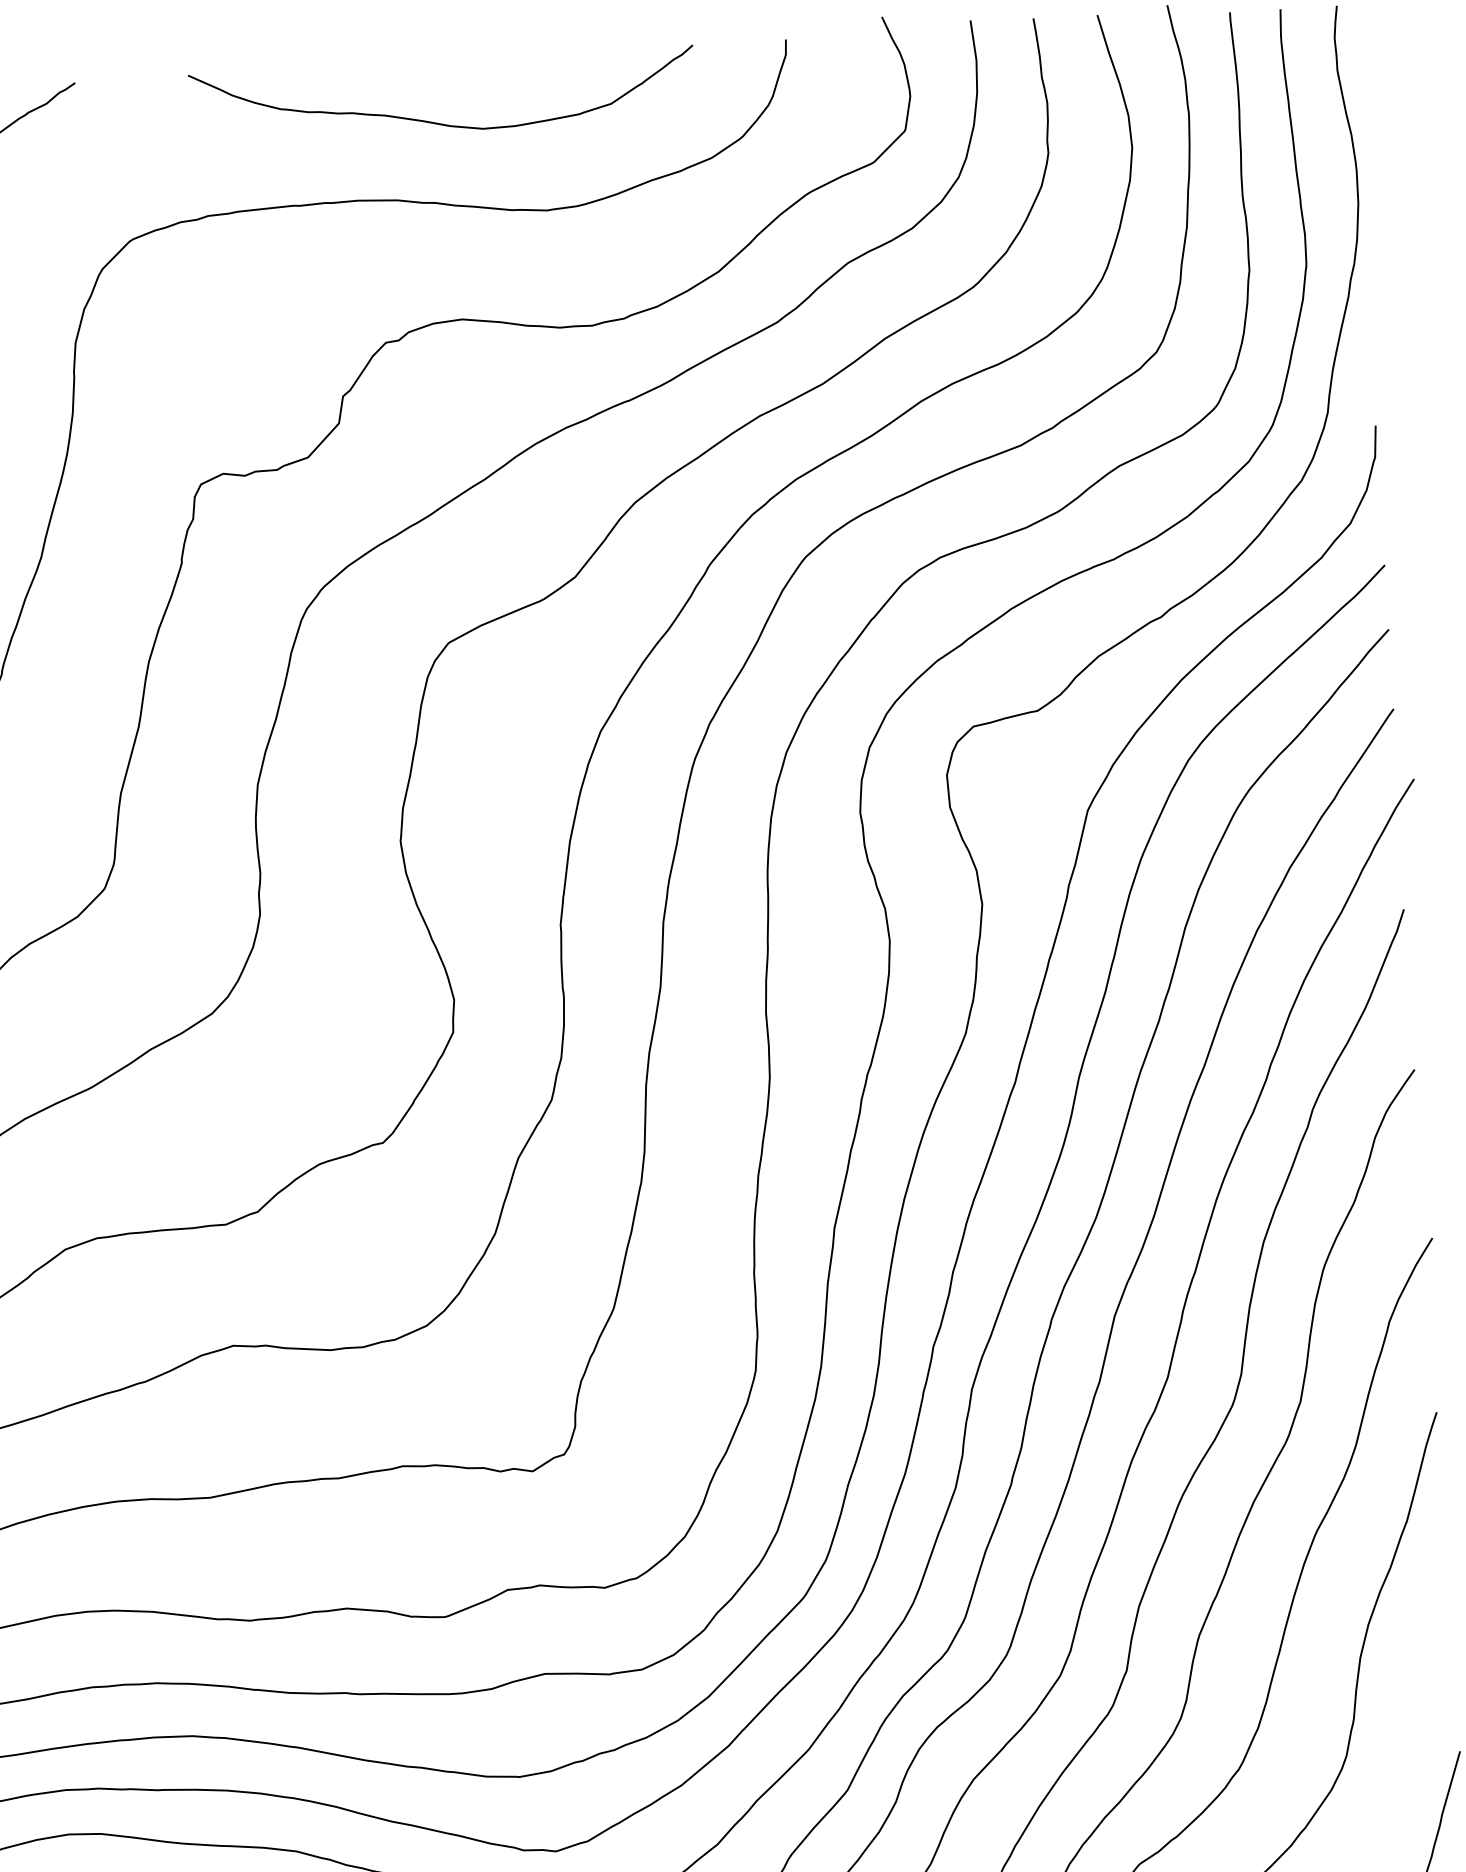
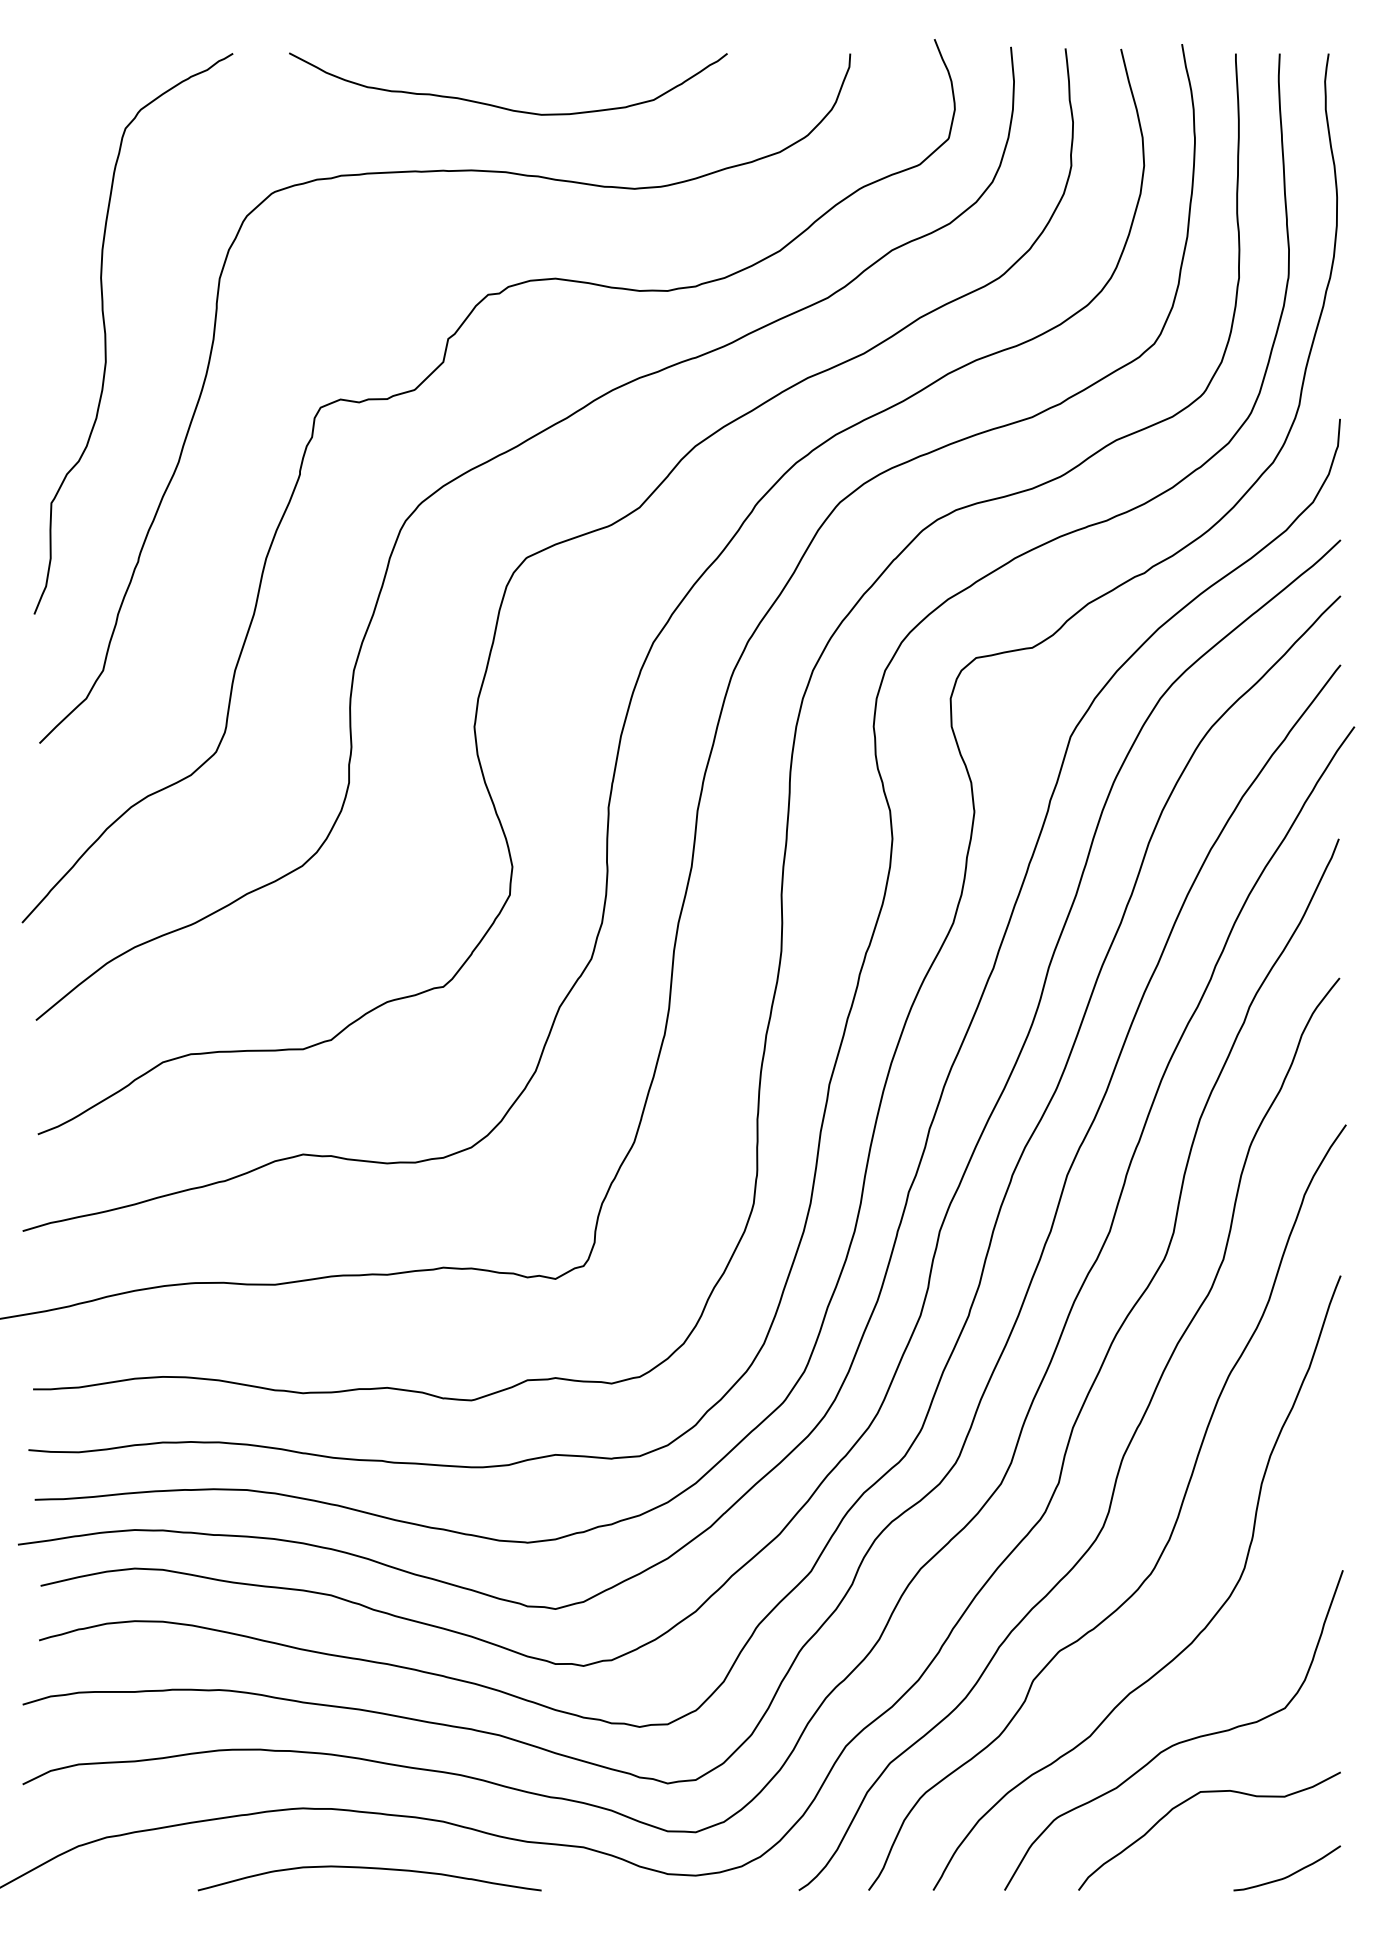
curve: (436, 122) -> (501, 106), moved

